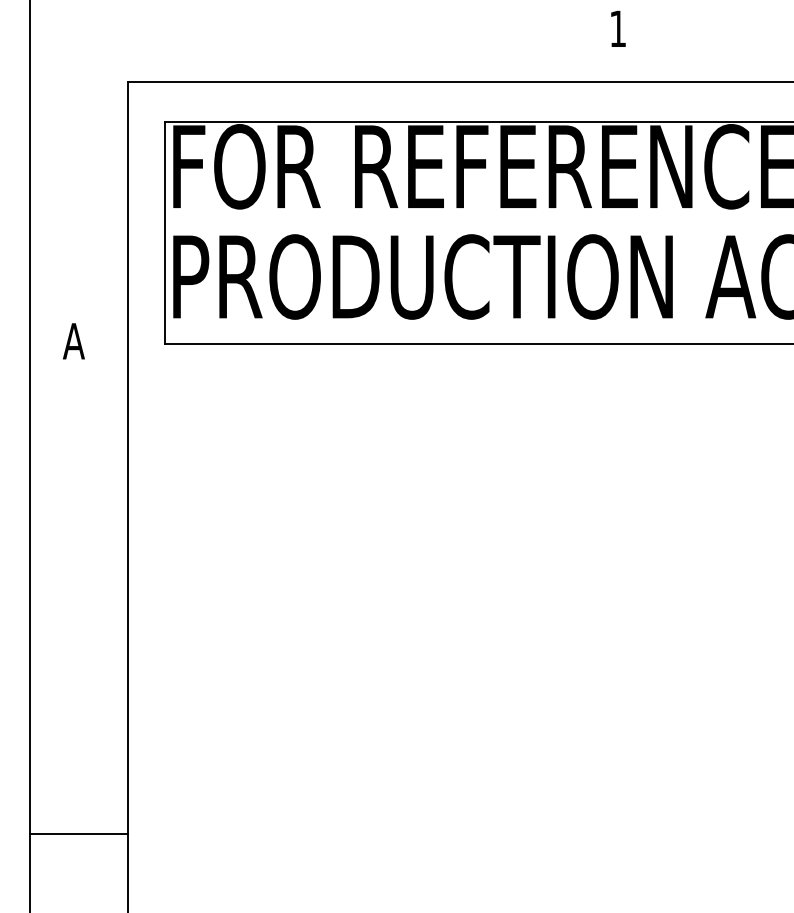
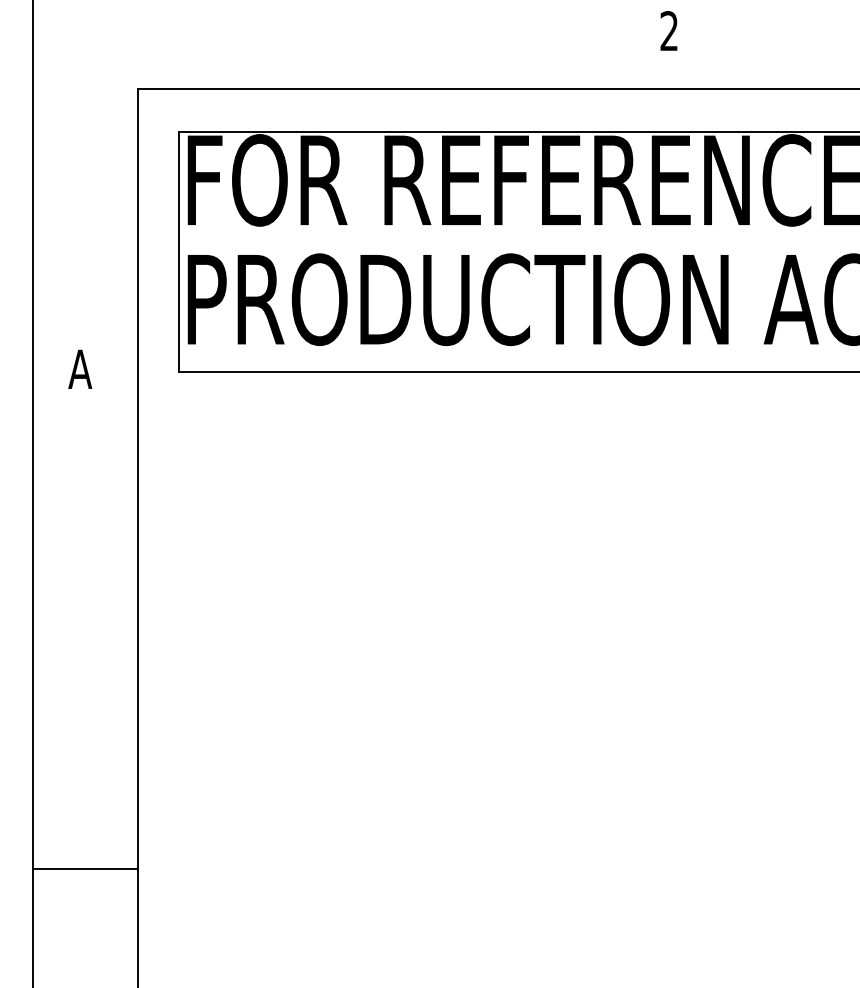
text: (617, 28) -> (668, 30), 1 -> 2
line: (78, 833) -> (85, 868), moved

